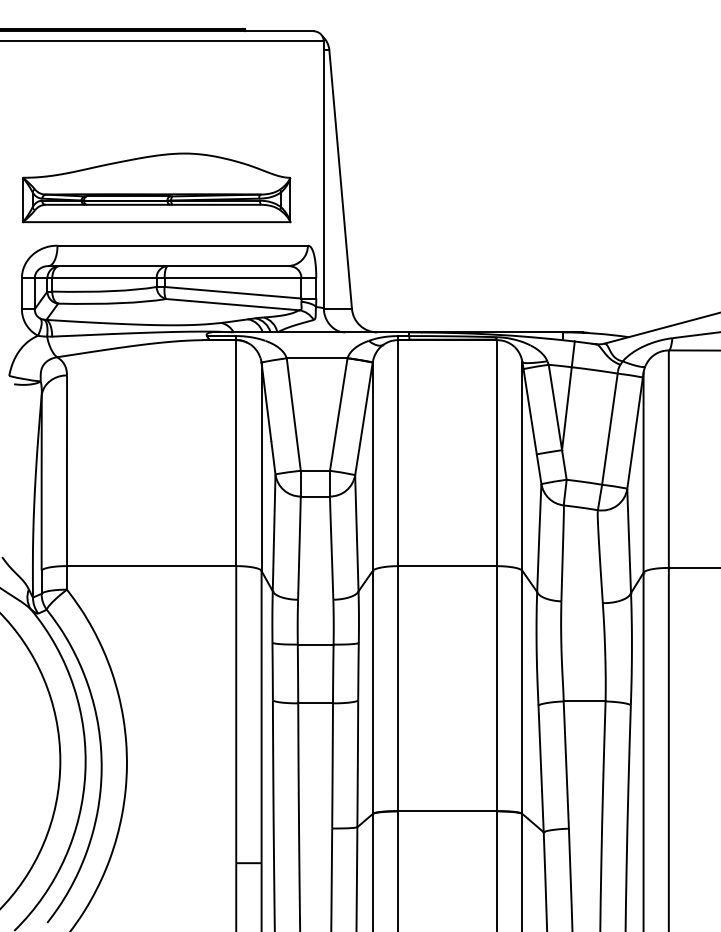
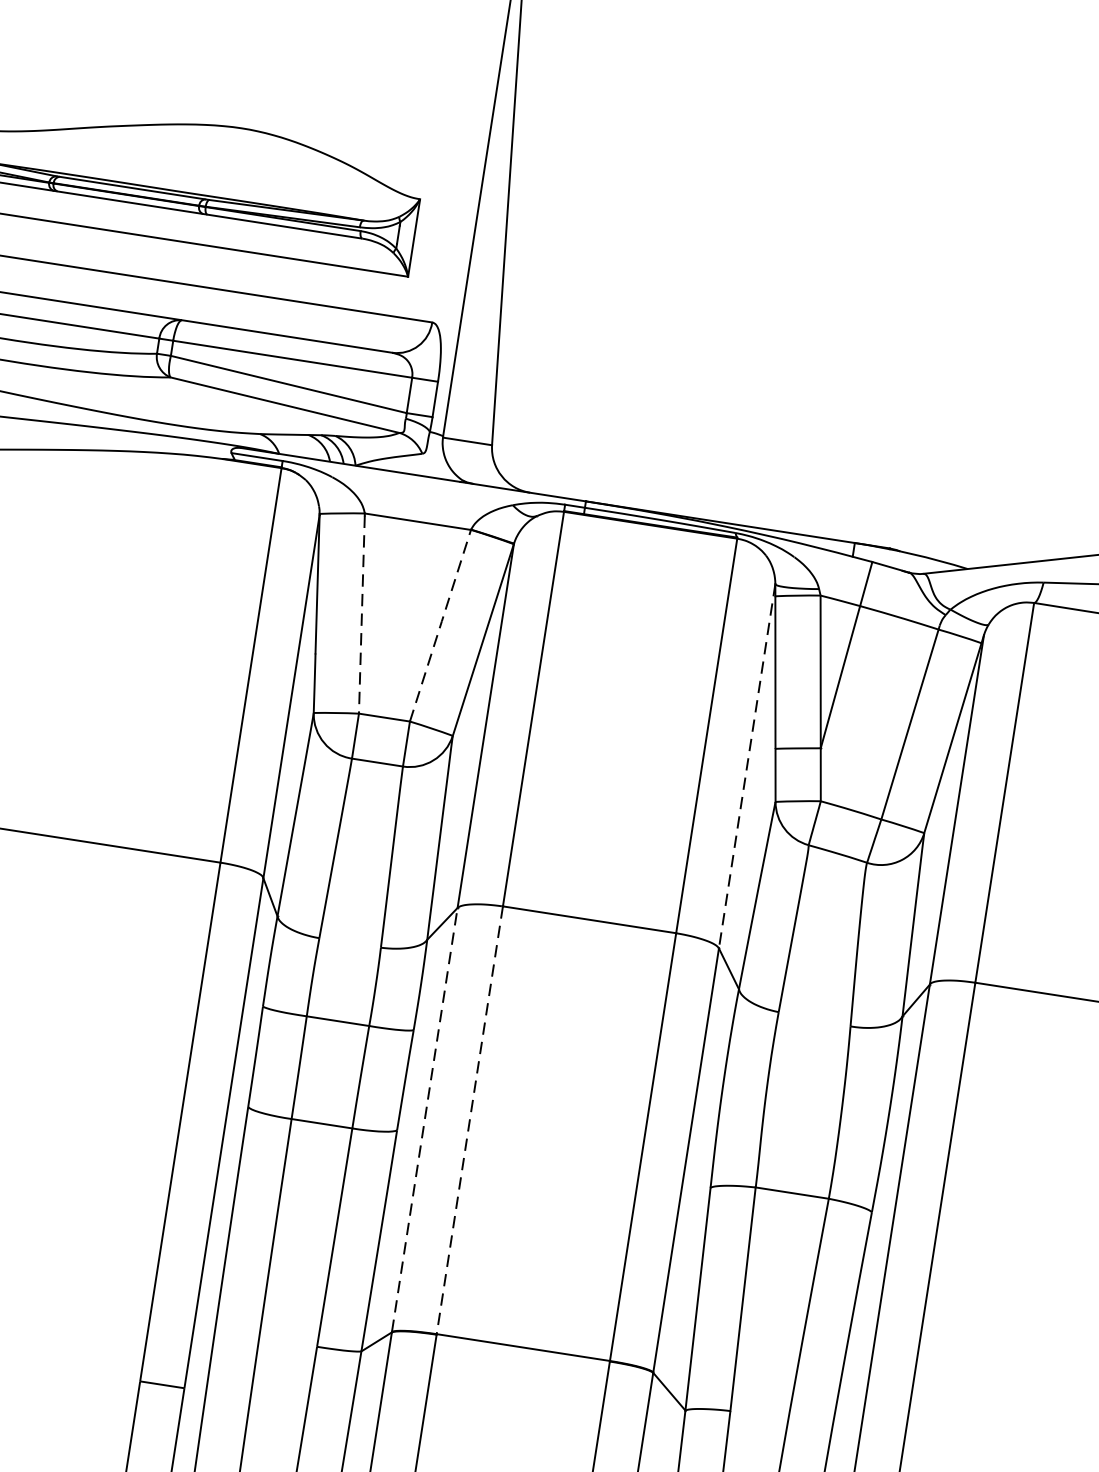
line: (338, 413) -> (440, 623), solid -> dashed
line: (293, 415) -> (361, 615), solid -> dashed
line: (522, 467) -> (746, 767), solid -> dashed
line: (398, 689) -> (470, 1121), solid -> dashed
line: (372, 691) -> (424, 1118), solid -> dashed

